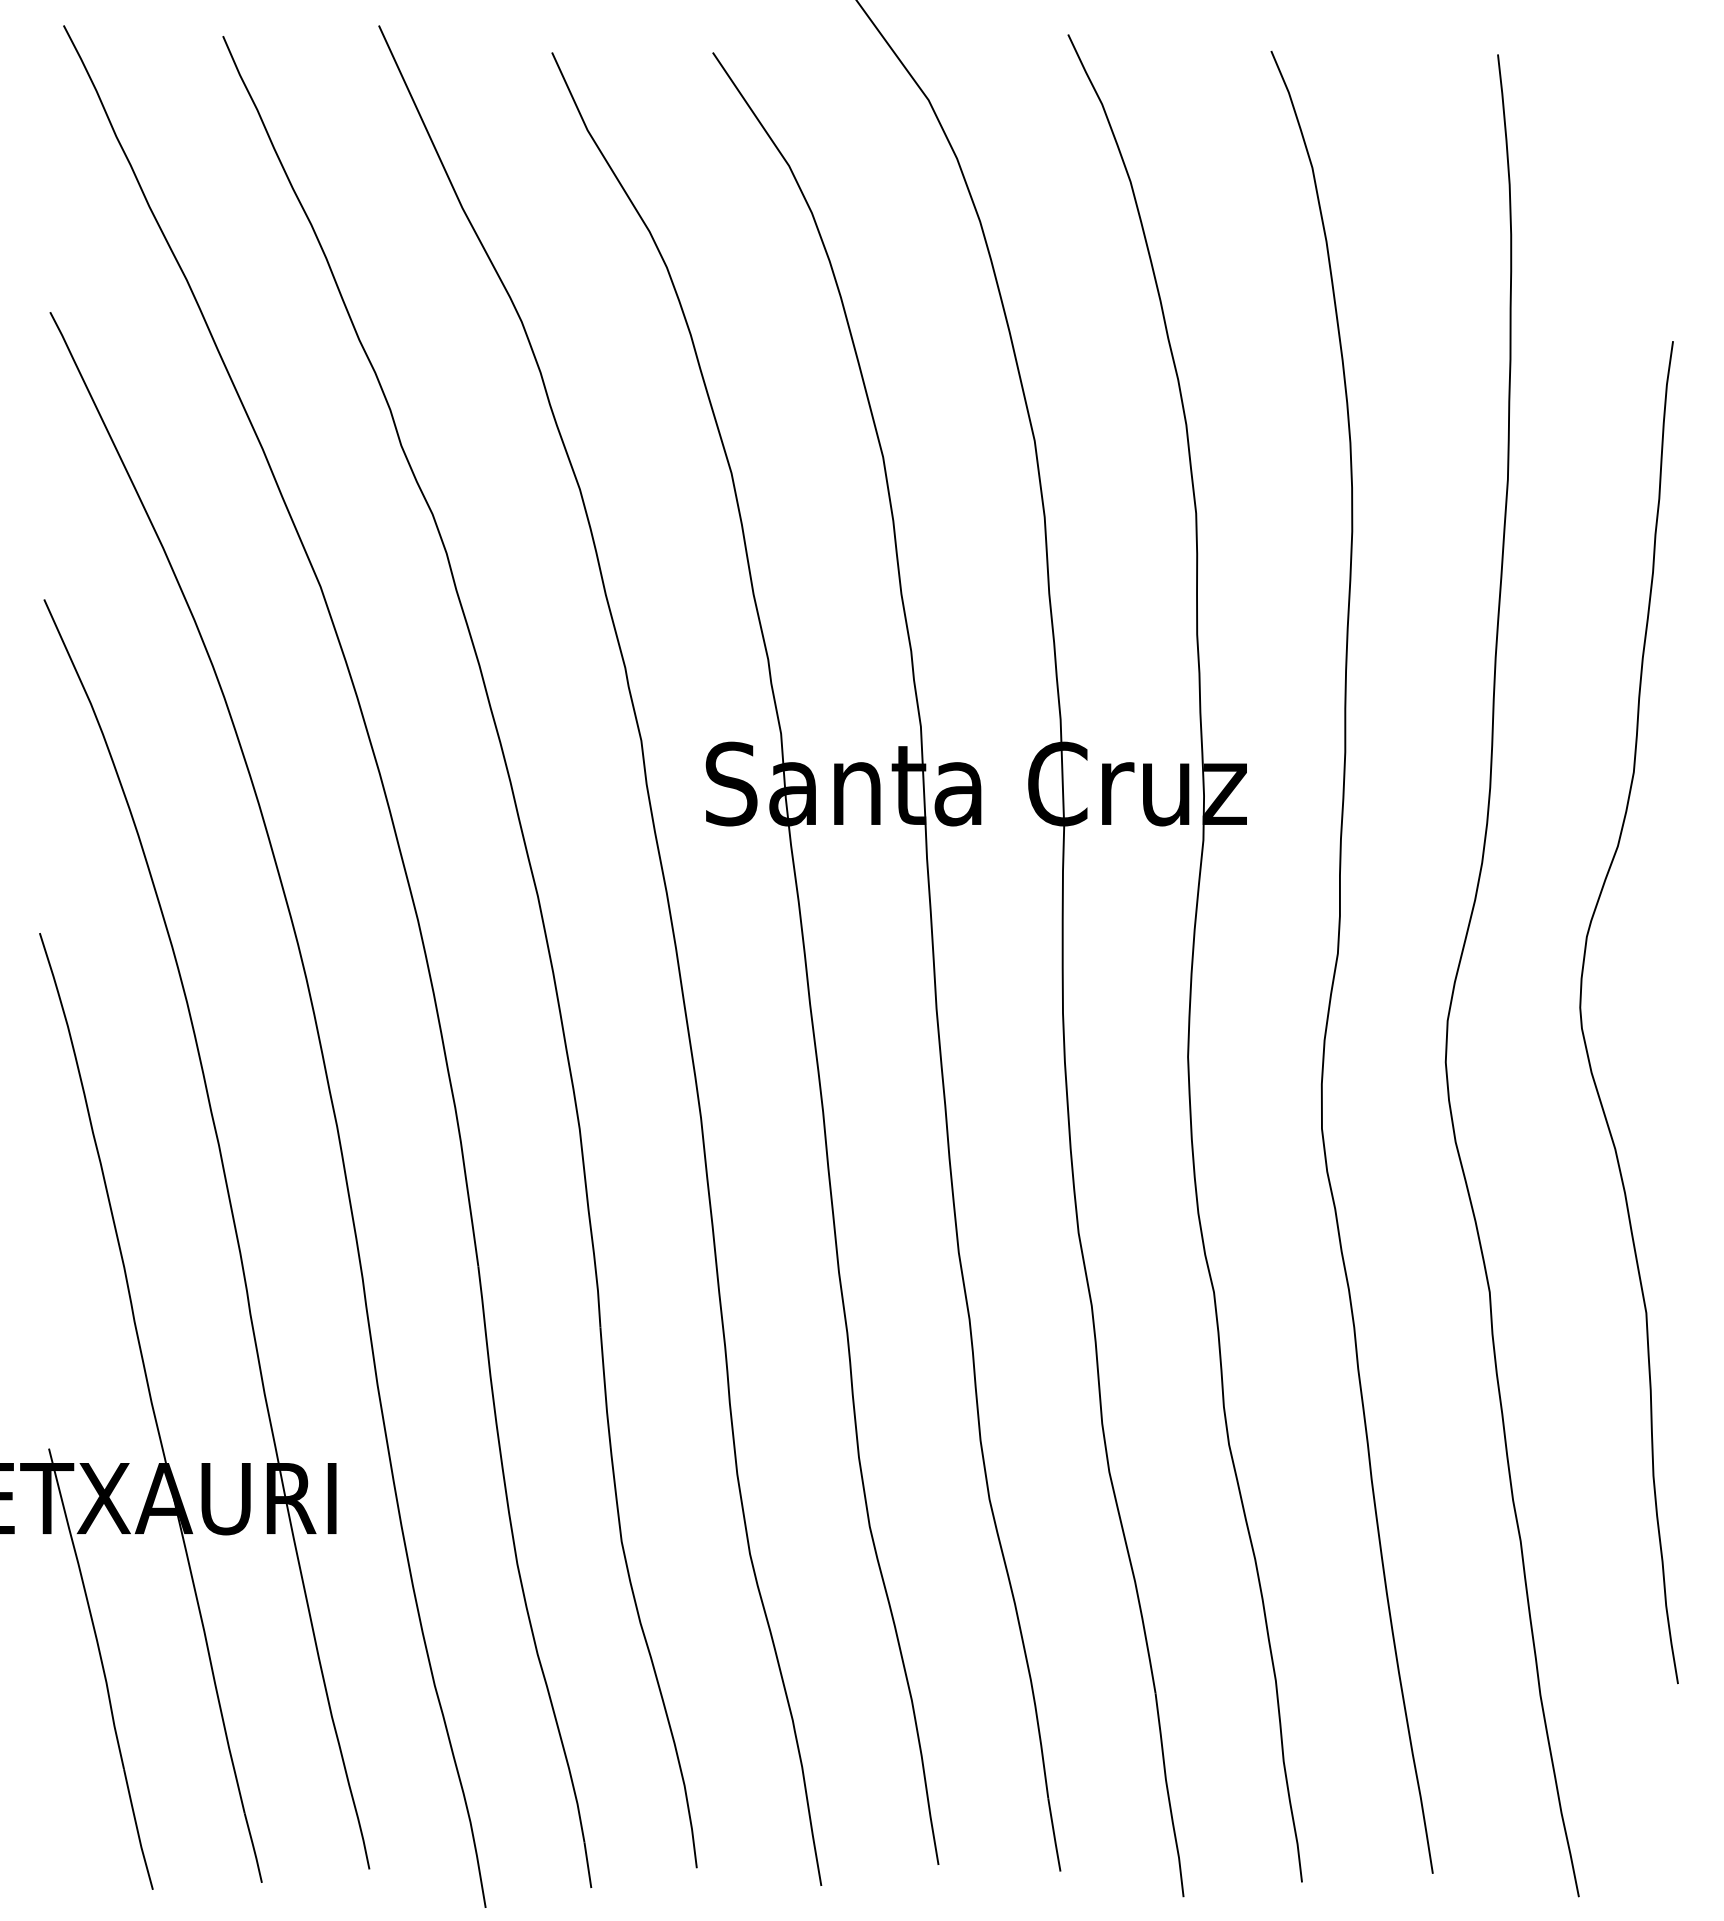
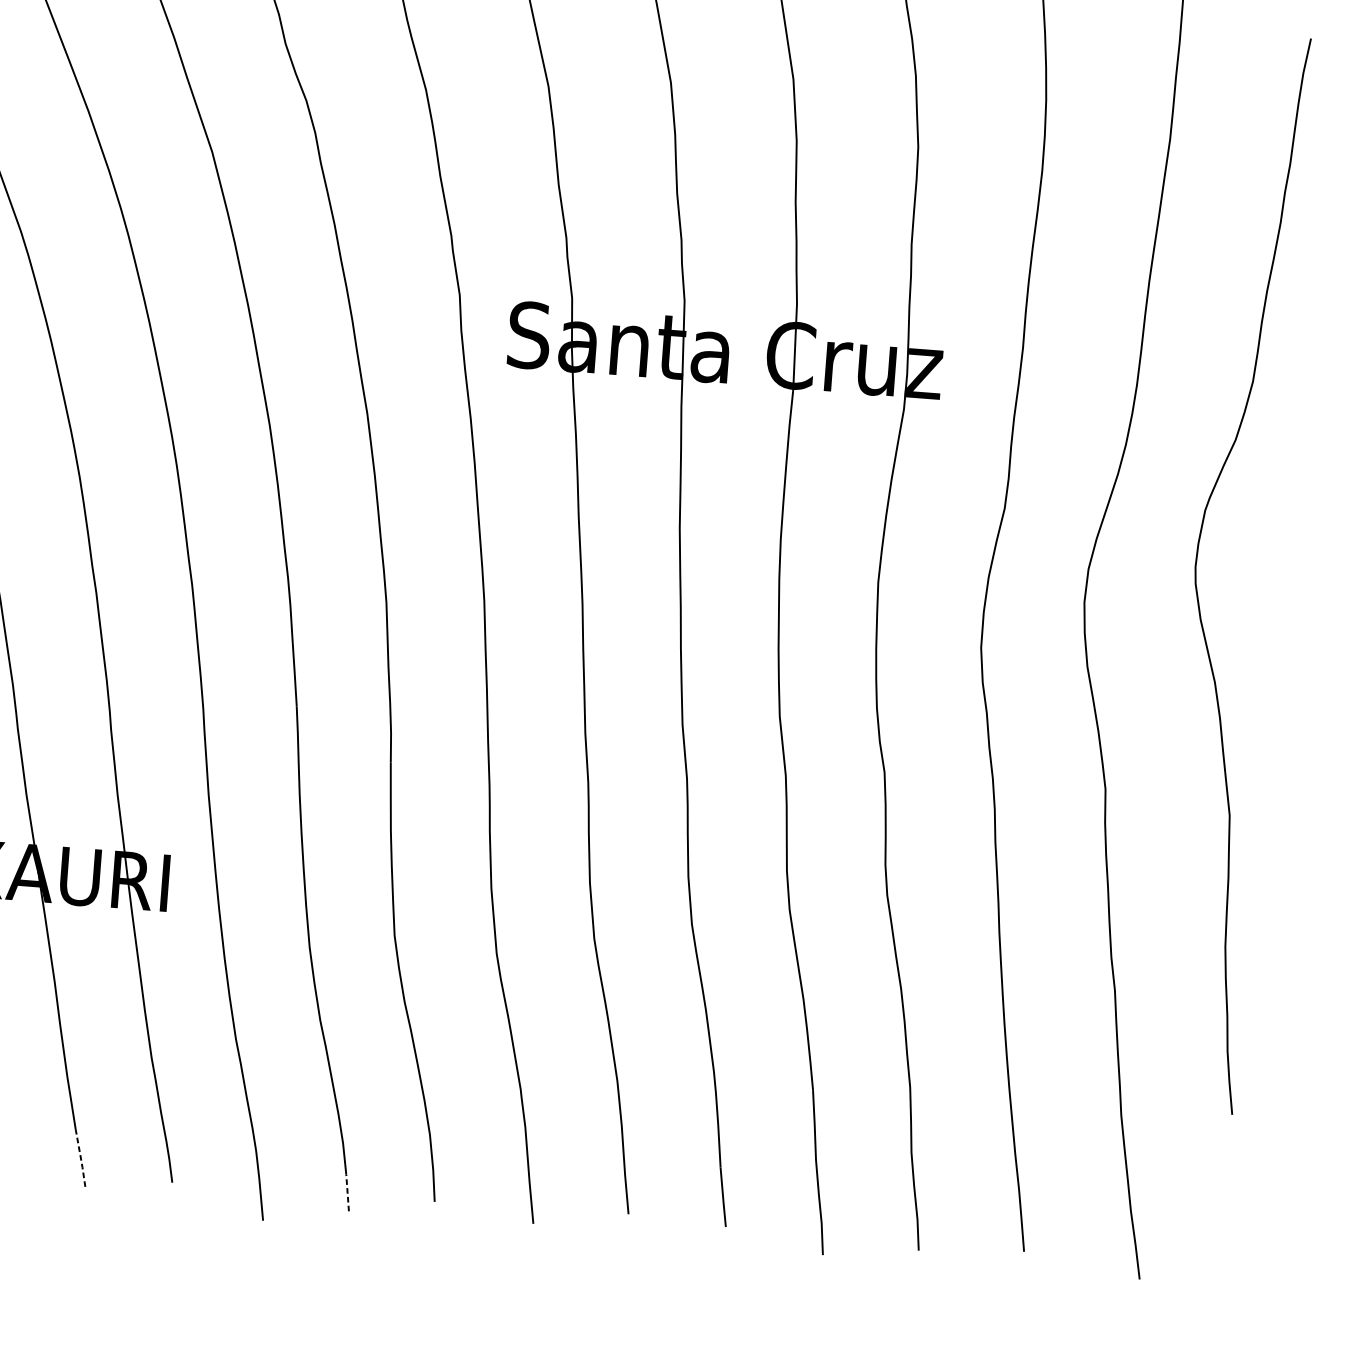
line: (253, 1847) -> (80, 1157), solid -> dashed
line: (587, 1864) -> (347, 1192), solid -> dashed

